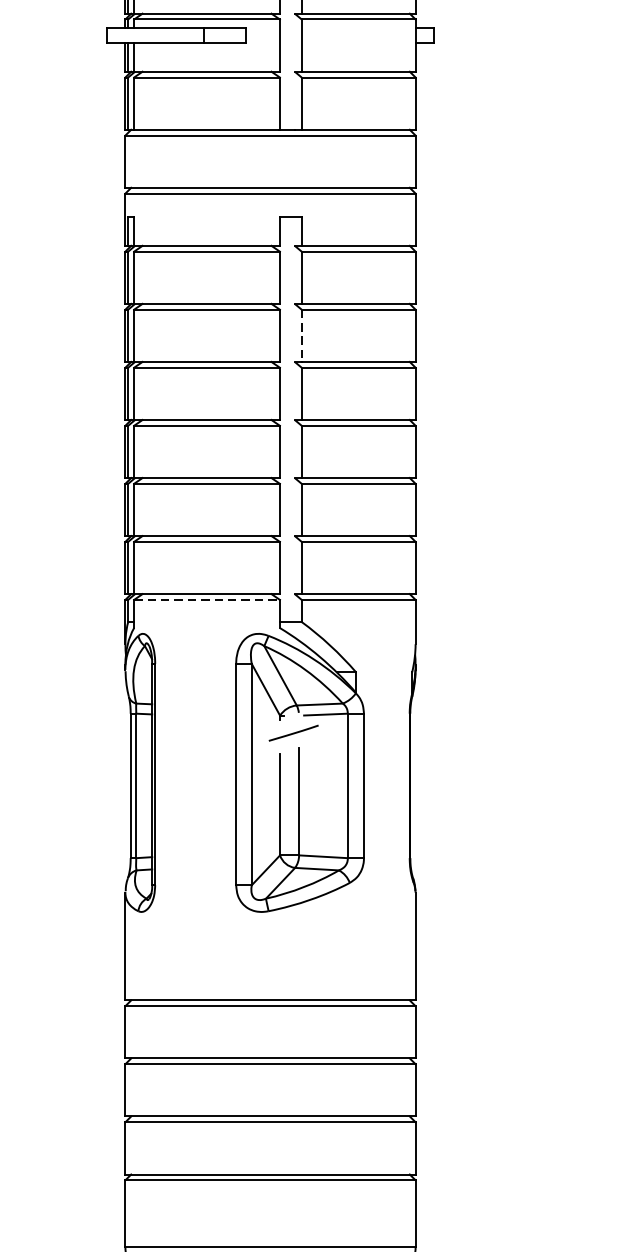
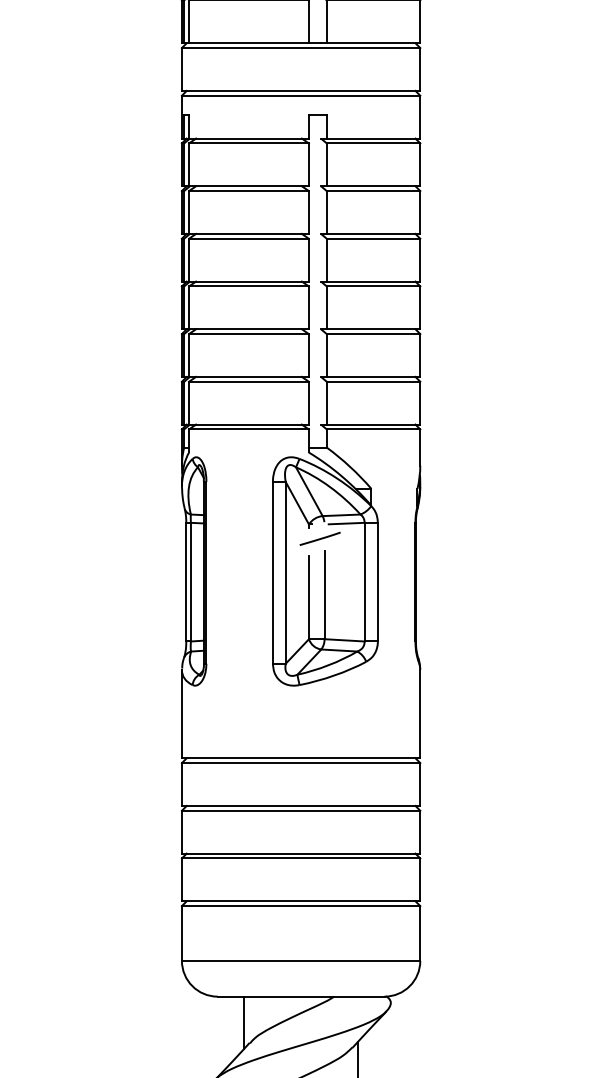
line: (301, 337) -> (326, 213), dashed -> solid
line: (206, 600) -> (248, 429), dashed -> solid

